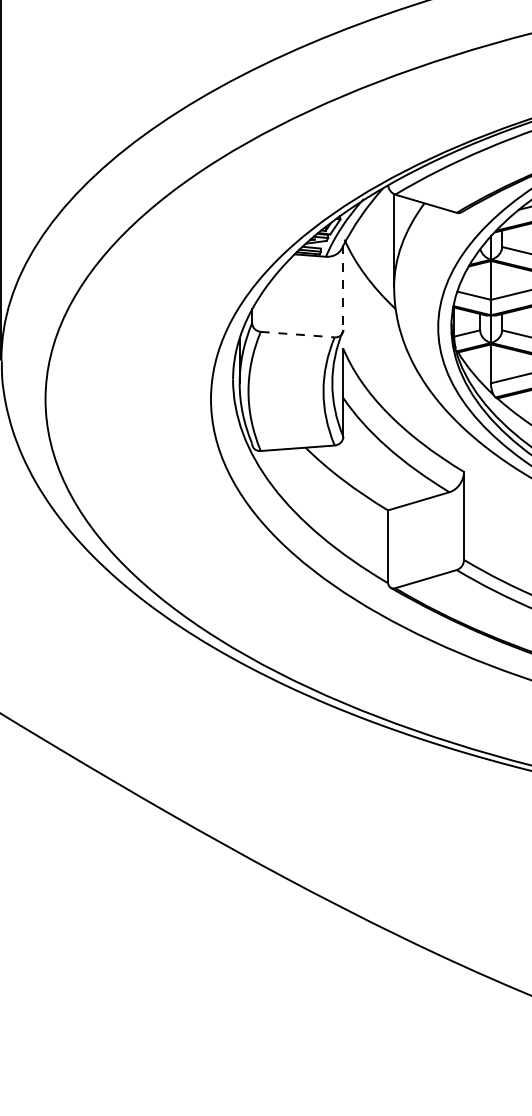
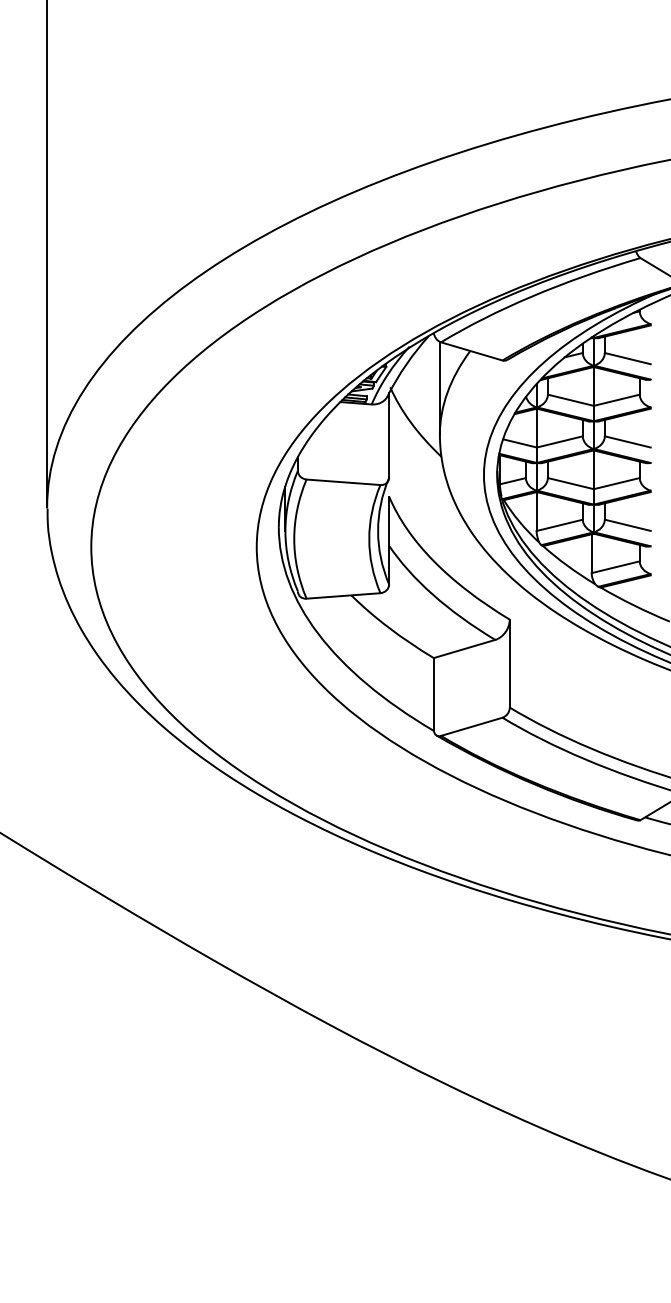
line: (343, 287) -> (389, 435), dashed -> solid
line: (298, 334) -> (344, 482), dashed -> solid

